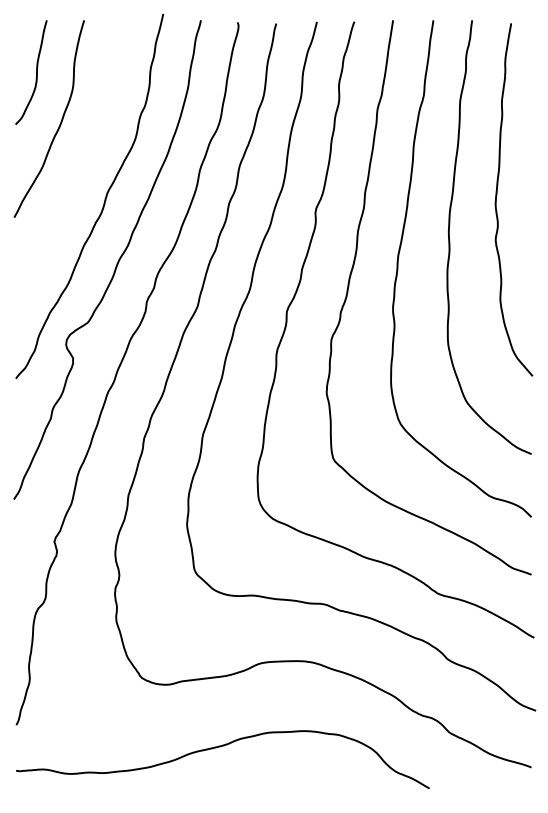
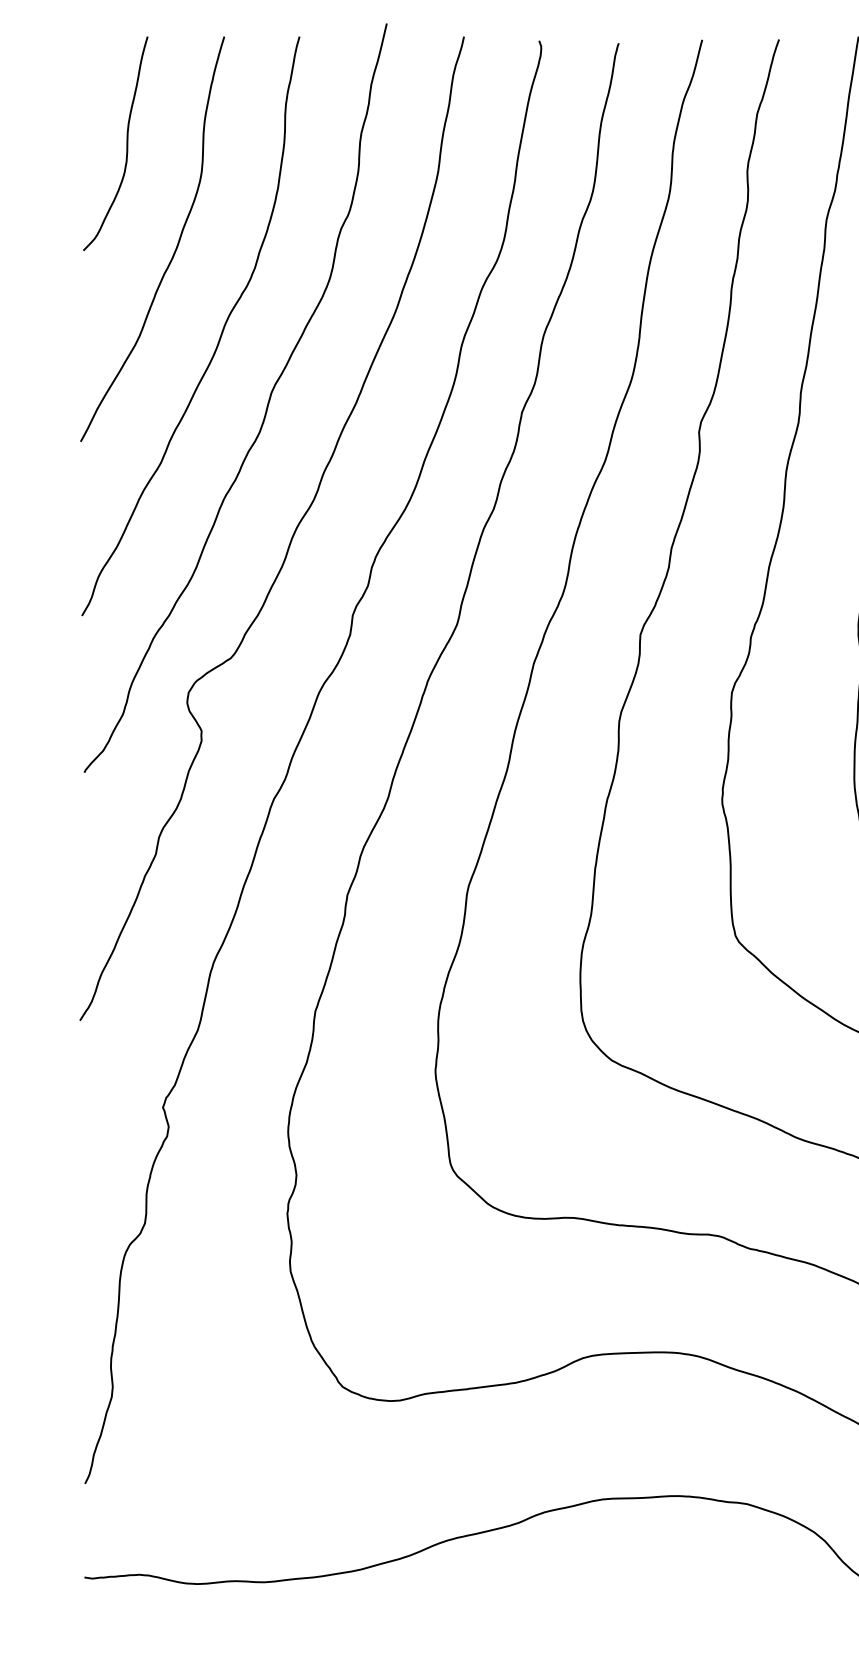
curve: (81, 165) -> (218, 334), added

